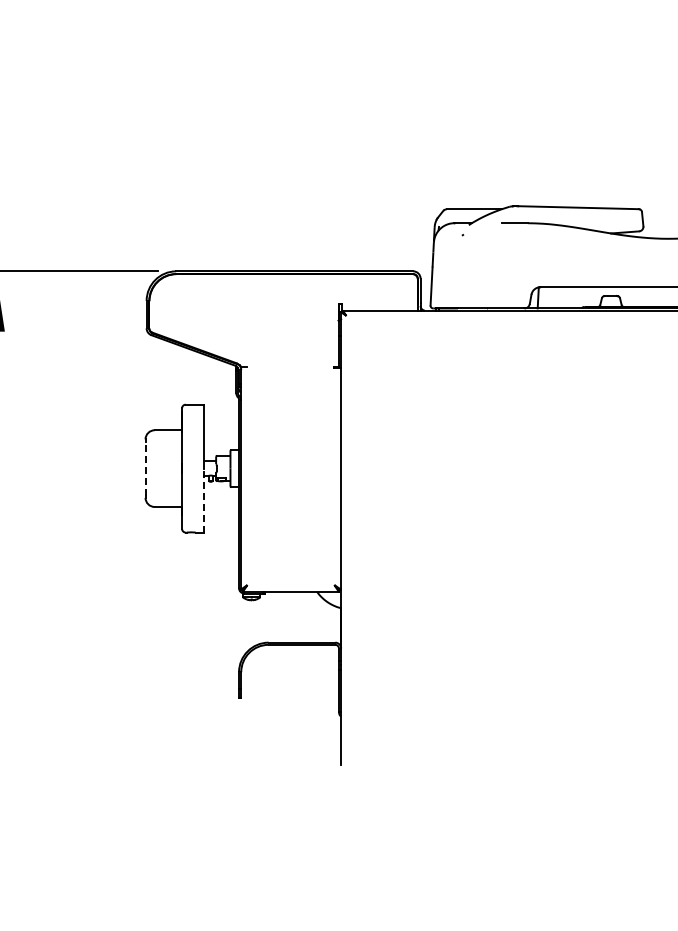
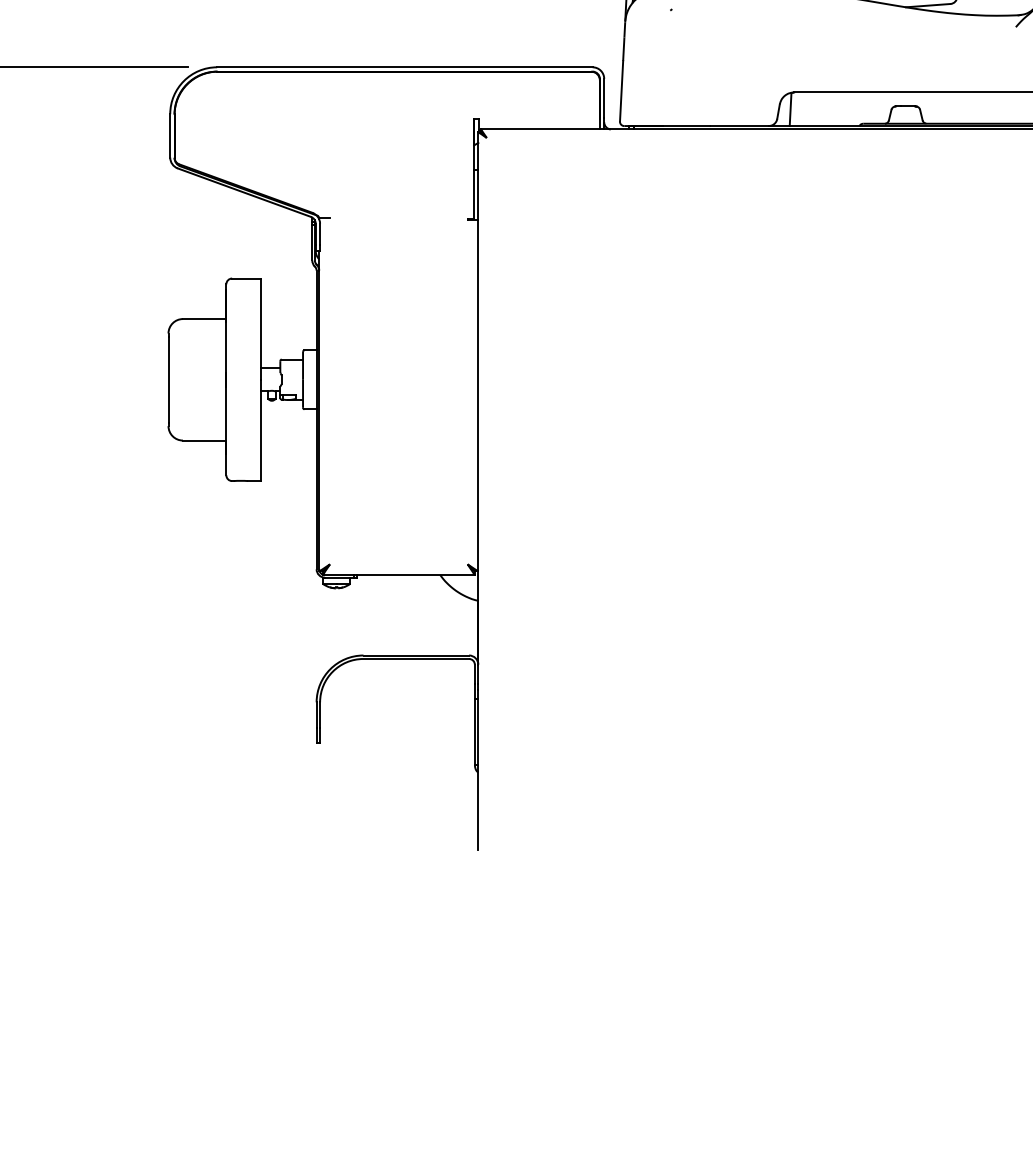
line: (145, 468) -> (168, 379), dashed -> solid
line: (203, 500) -> (260, 430), dashed -> solid

